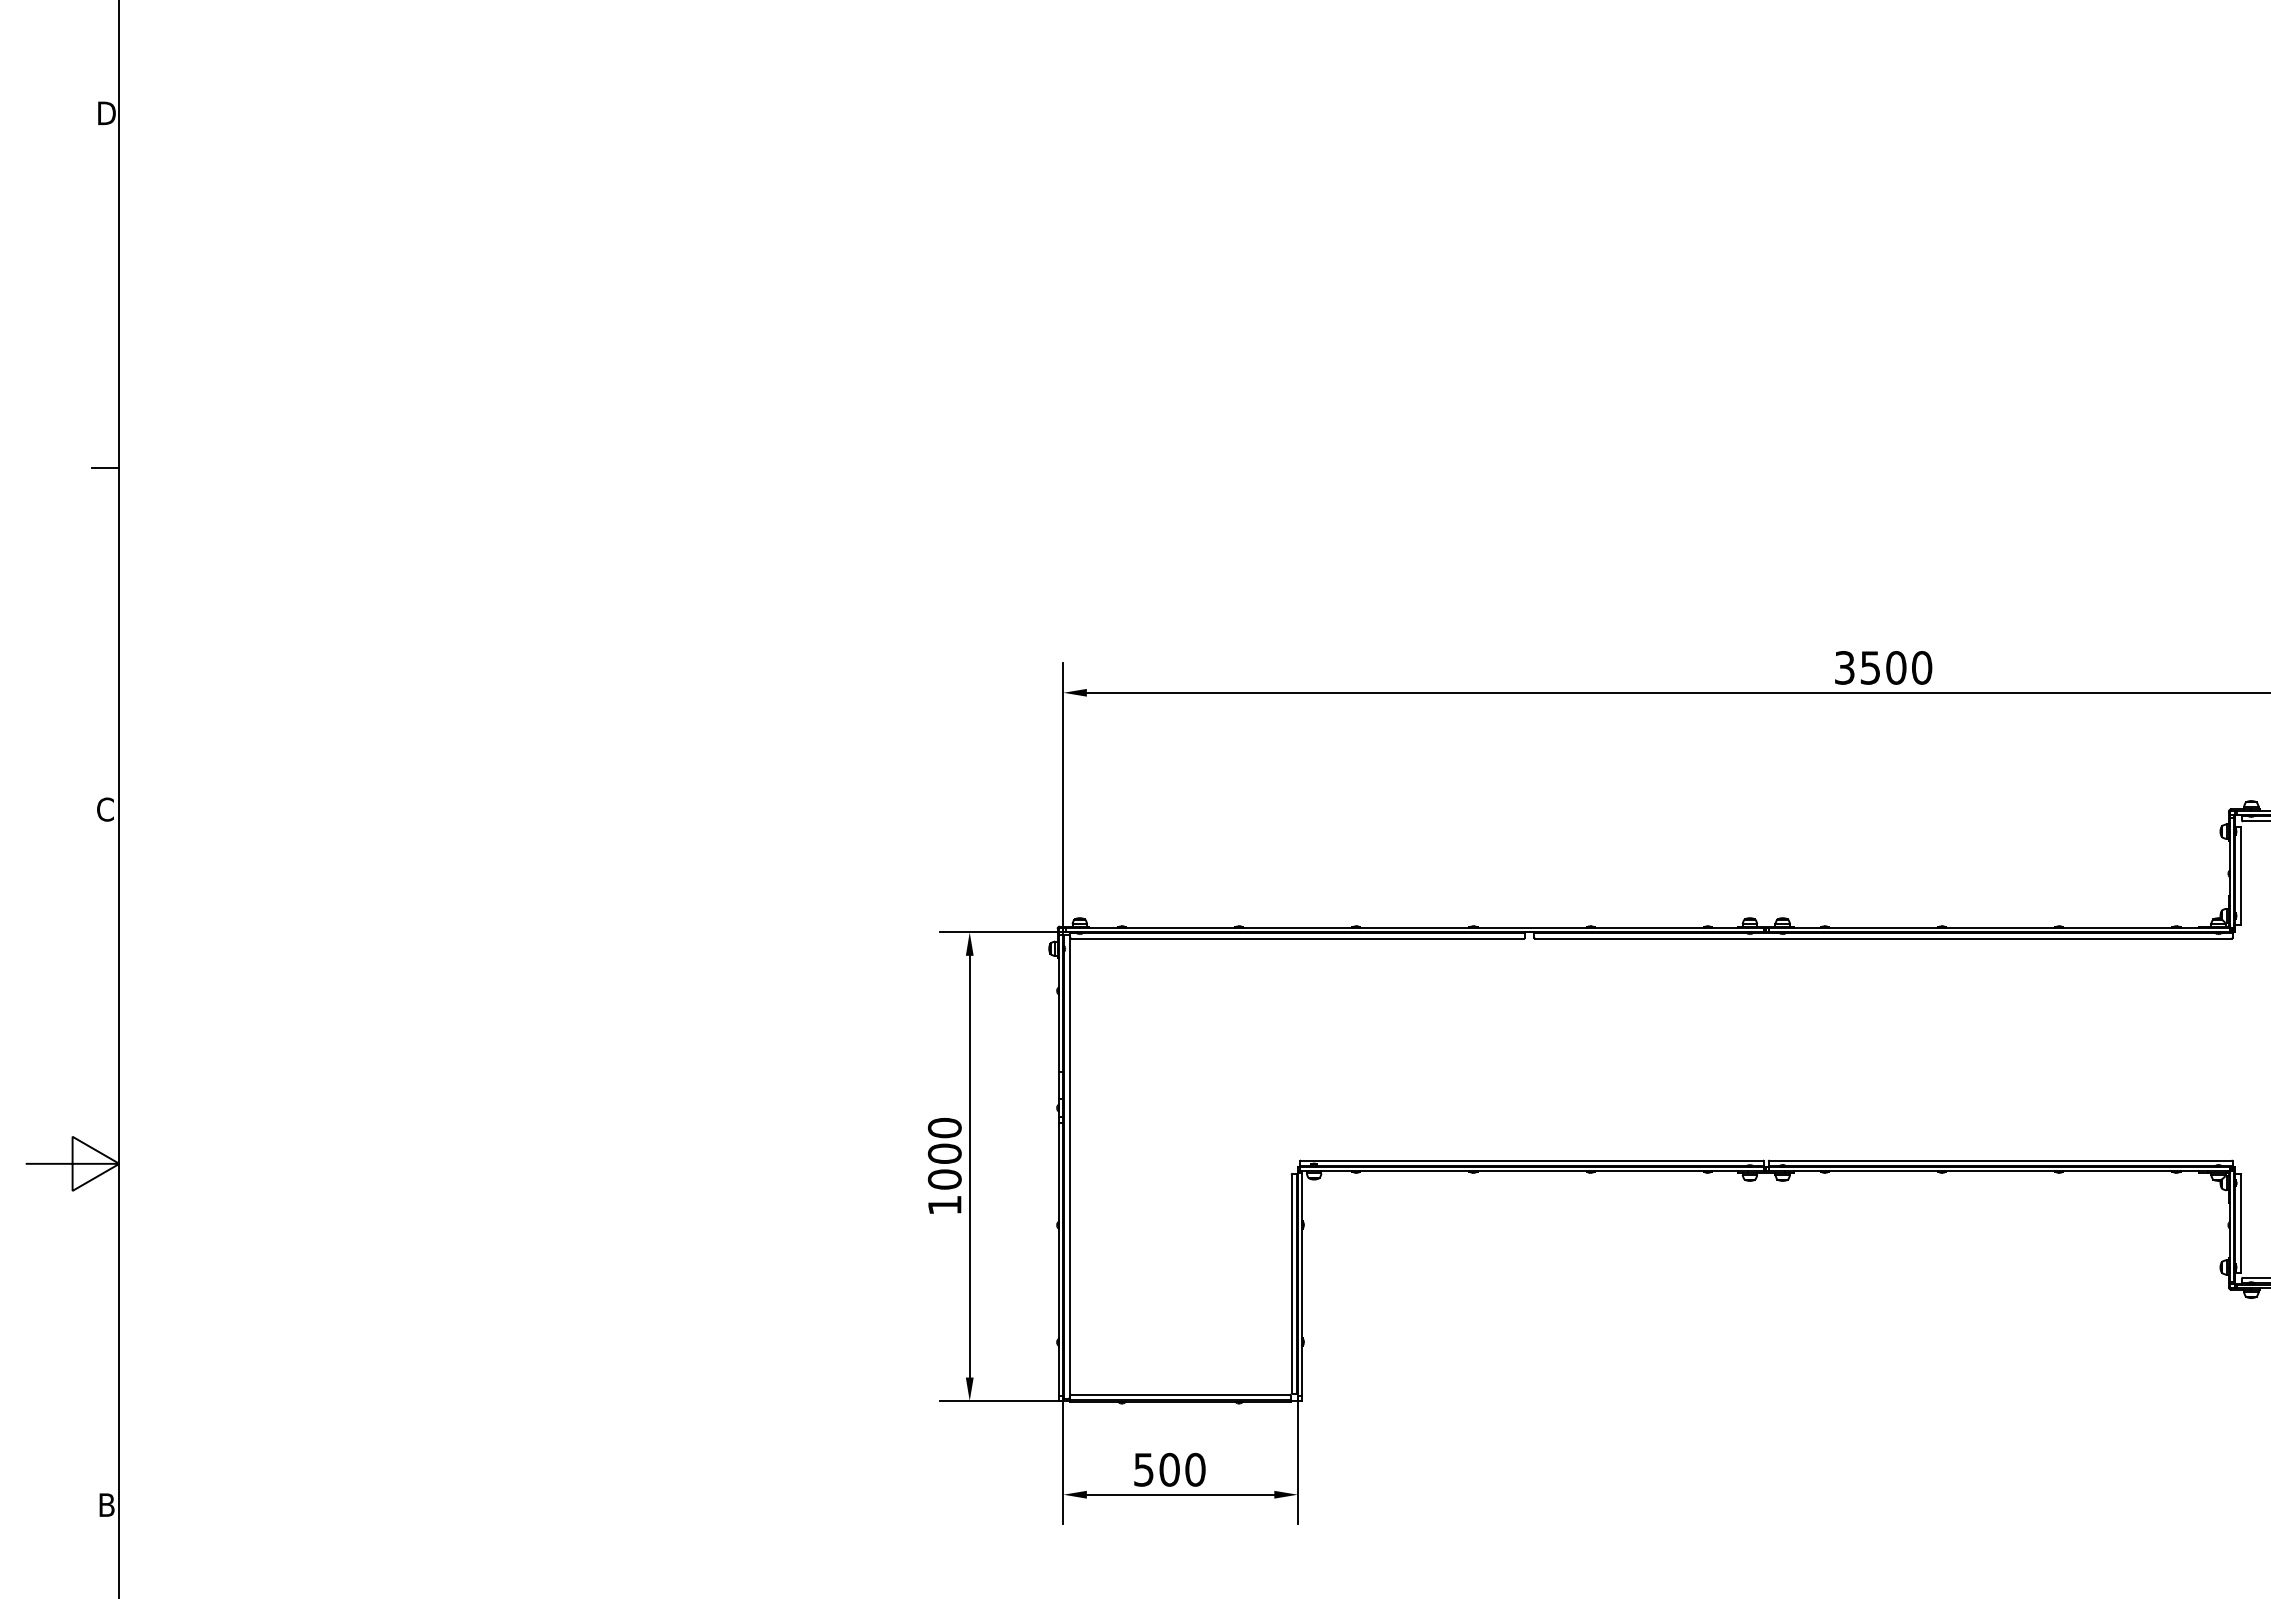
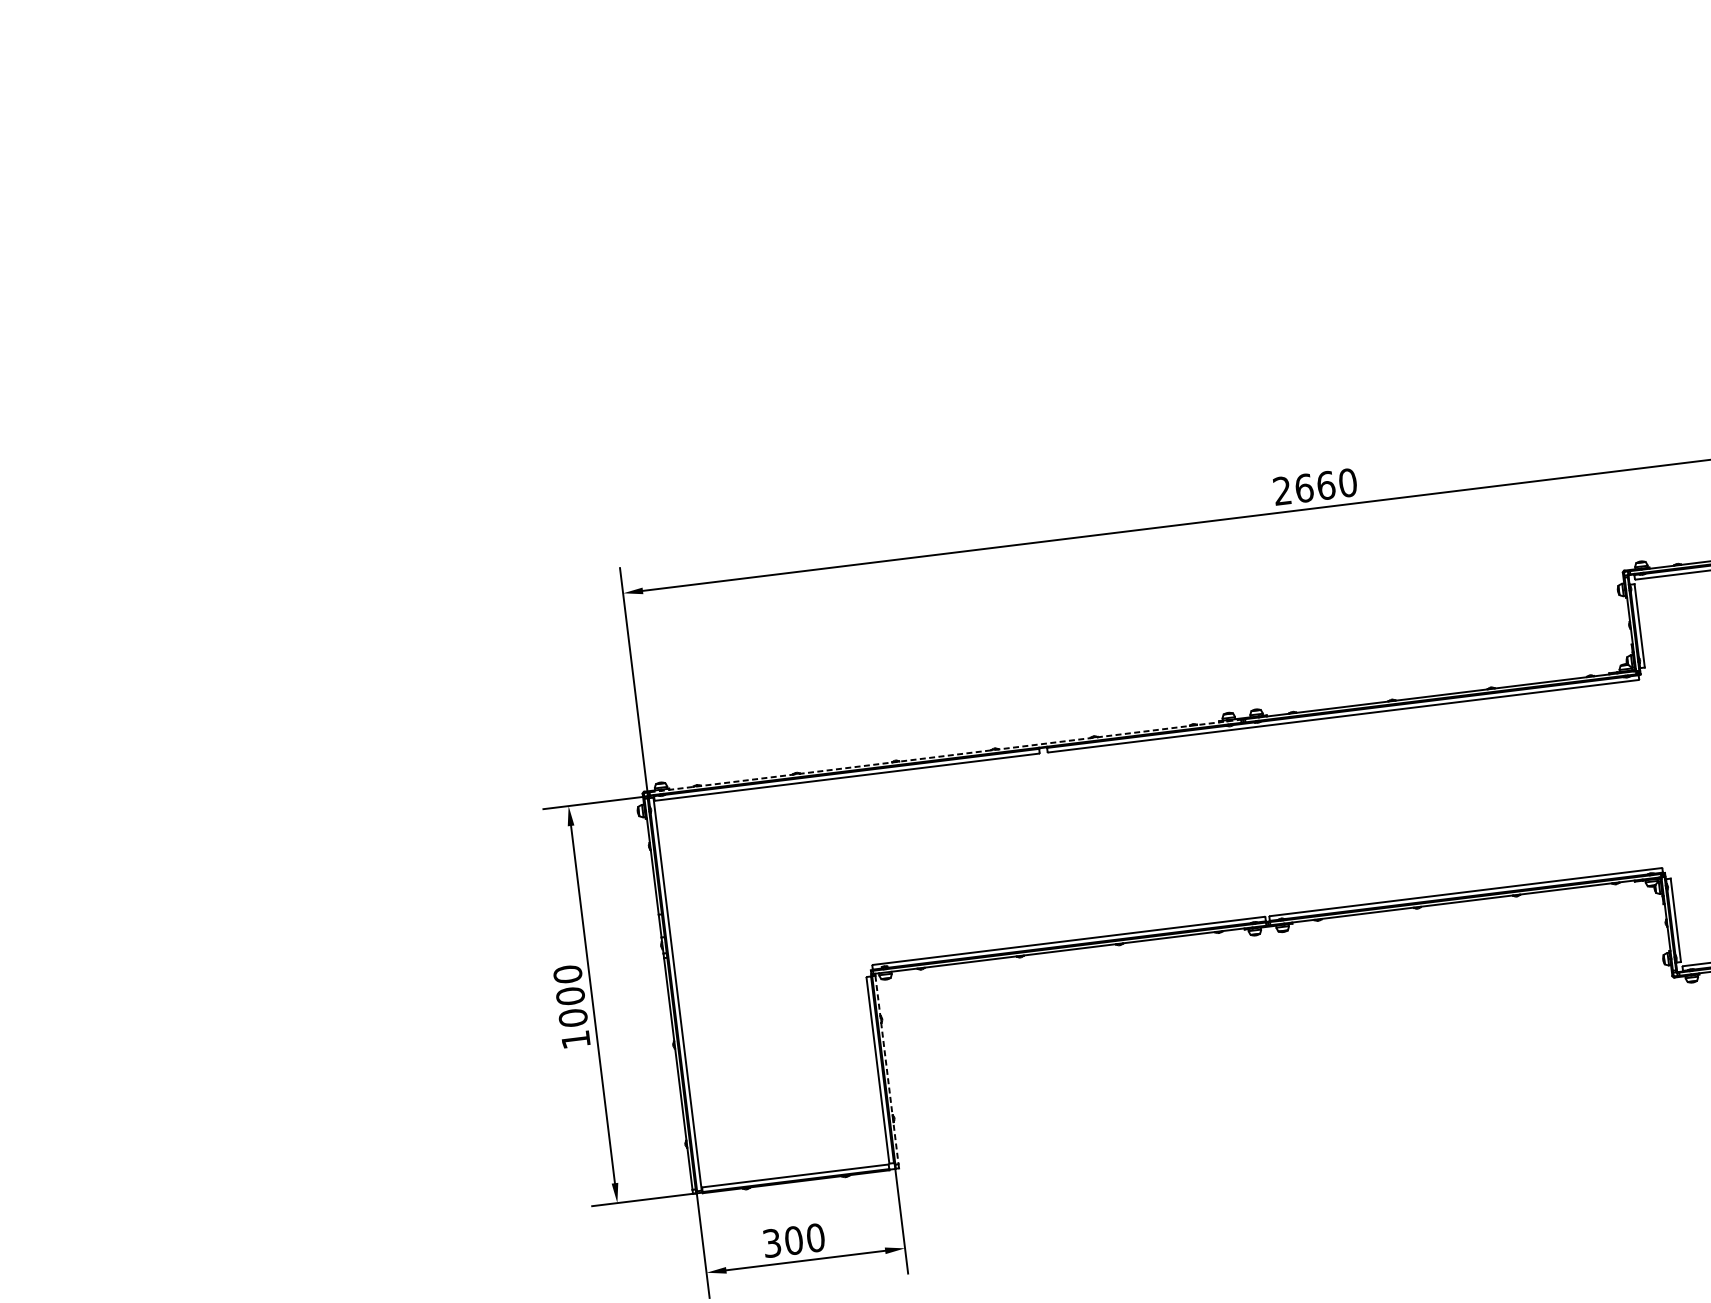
text: (1870, 667) -> (1304, 487), 3500 -> 2660
line: (1415, 927) -> (945, 755), solid -> dashed
line: (1302, 1285) -> (887, 1070), solid -> dashed
text: (1143, 1469) -> (771, 1243), 500 -> 300

